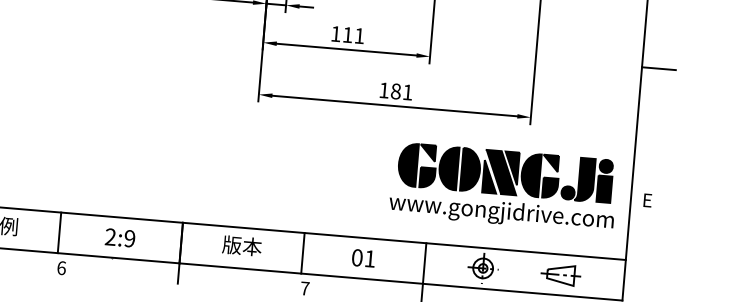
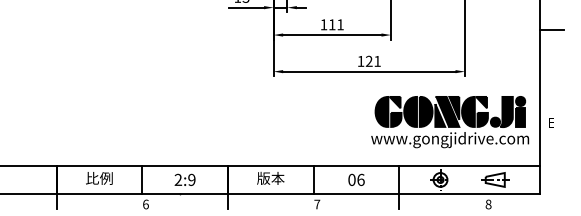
text: (395, 90) -> (368, 60), 181 -> 121
text: (369, 258) -> (360, 179), 01 -> 06

